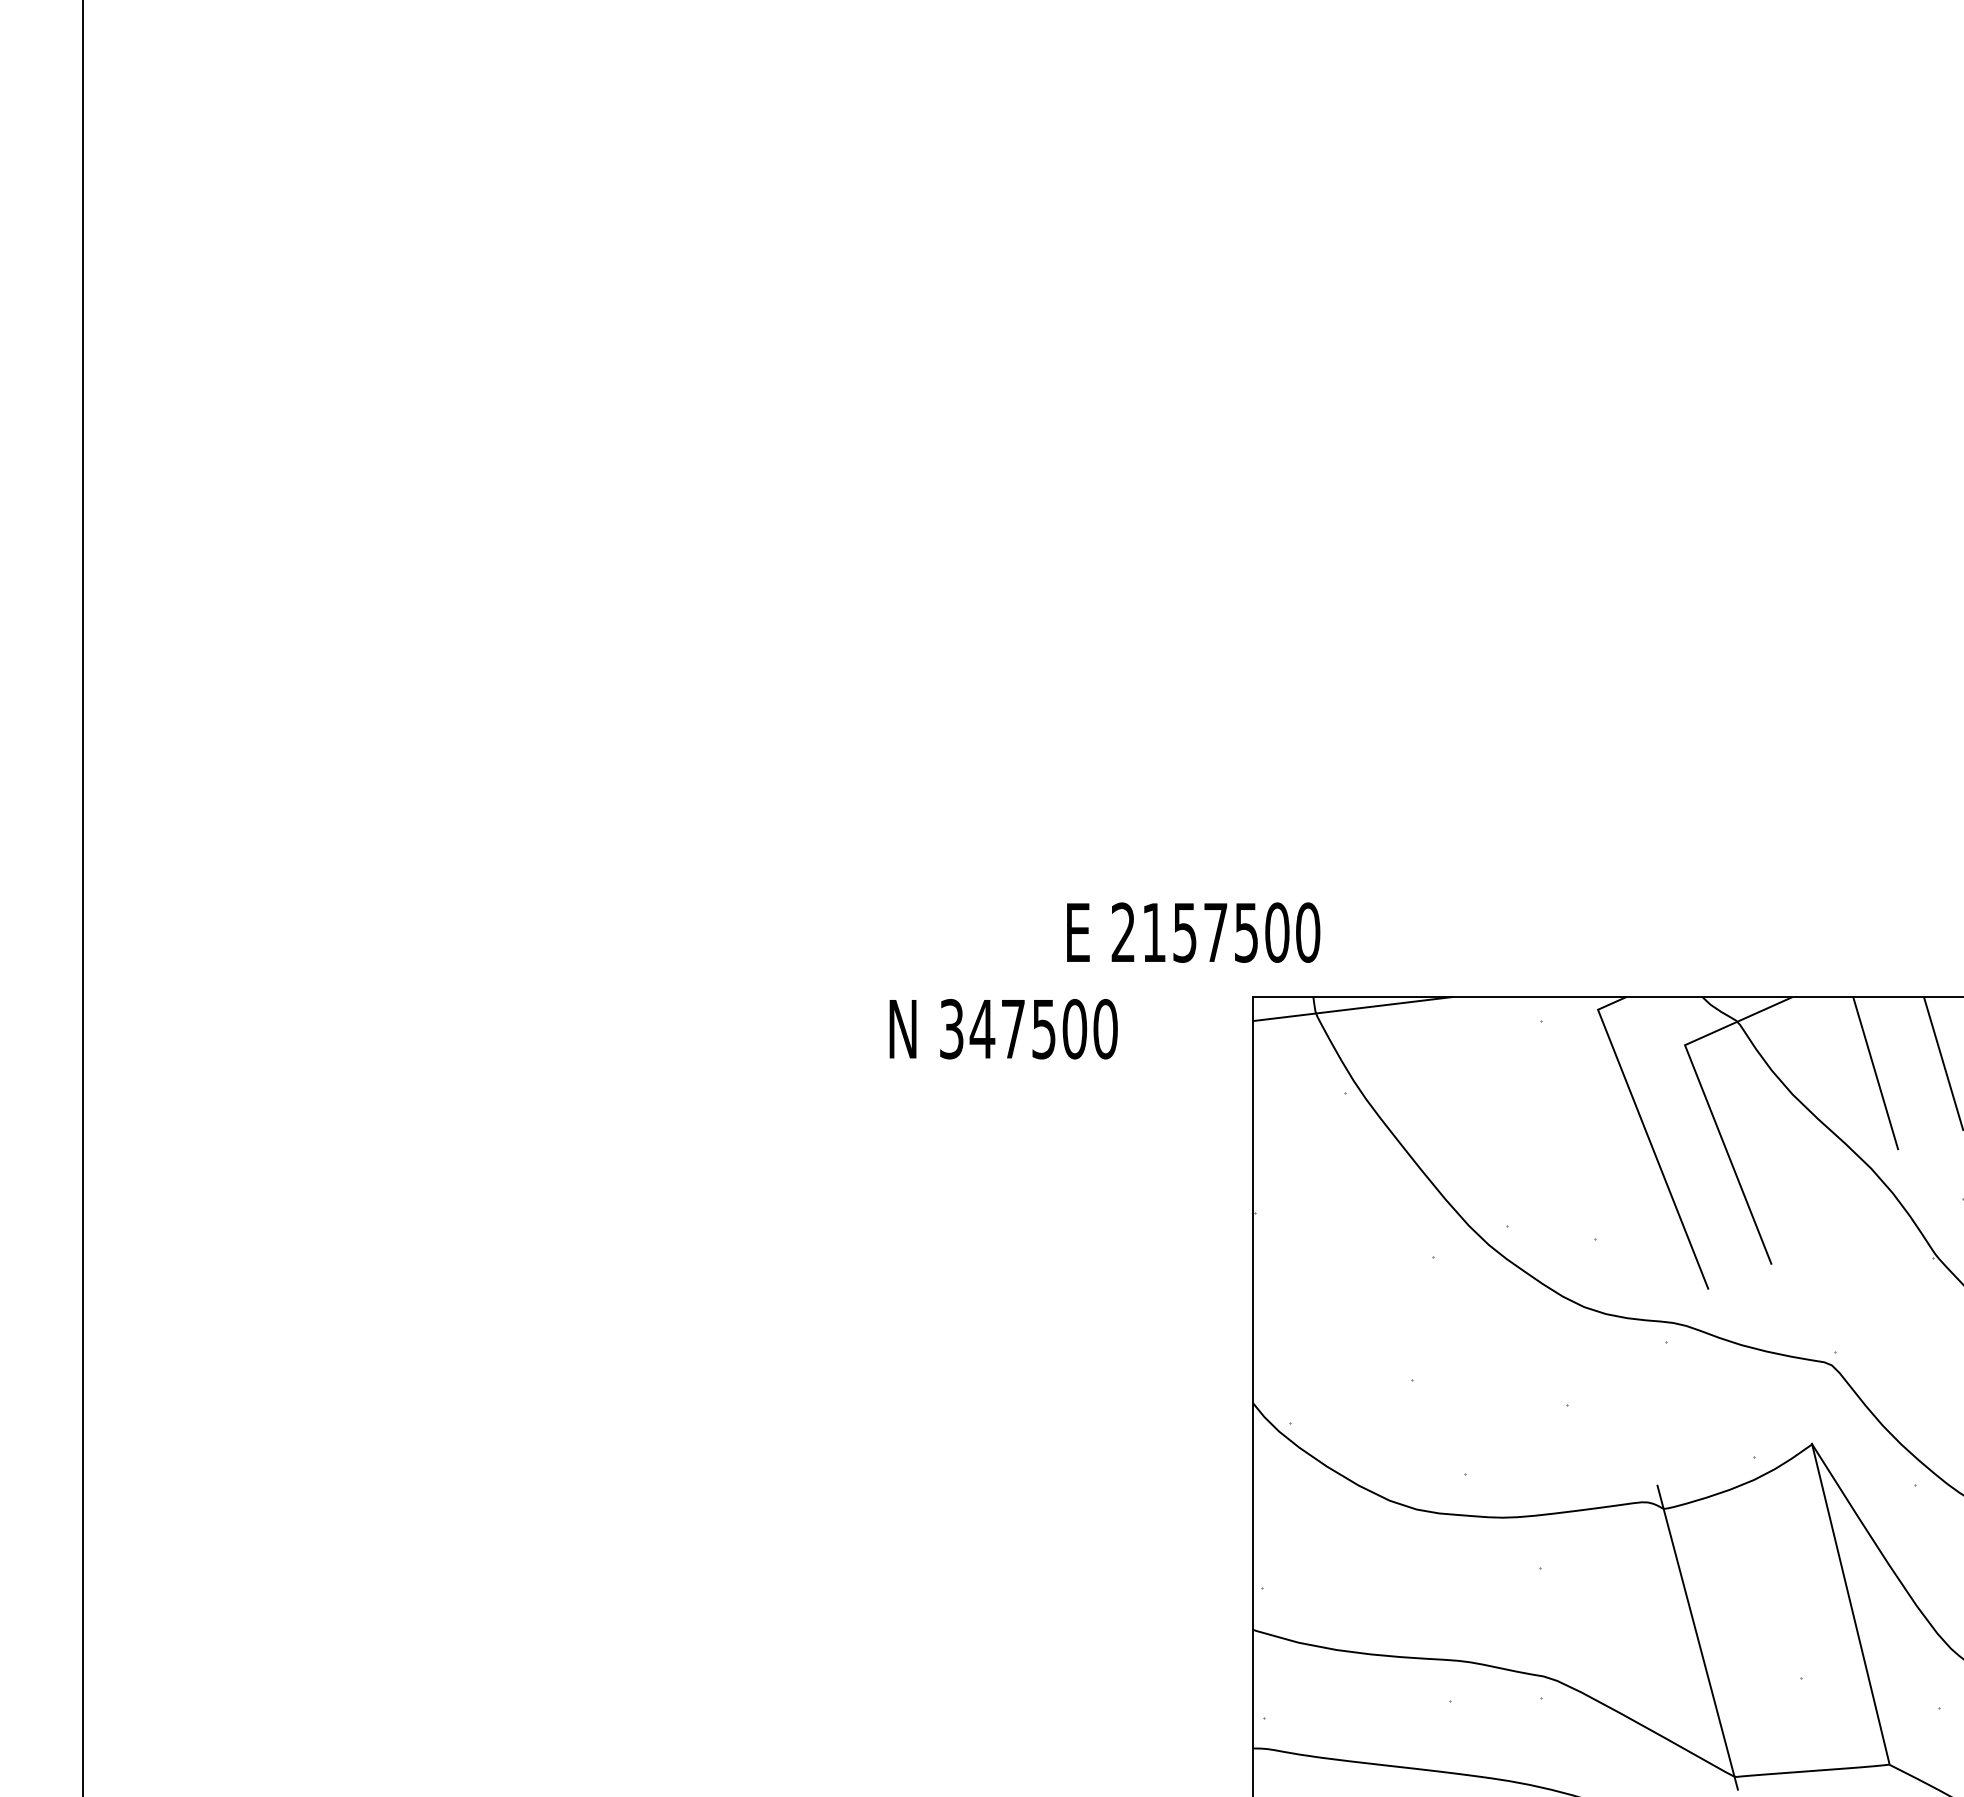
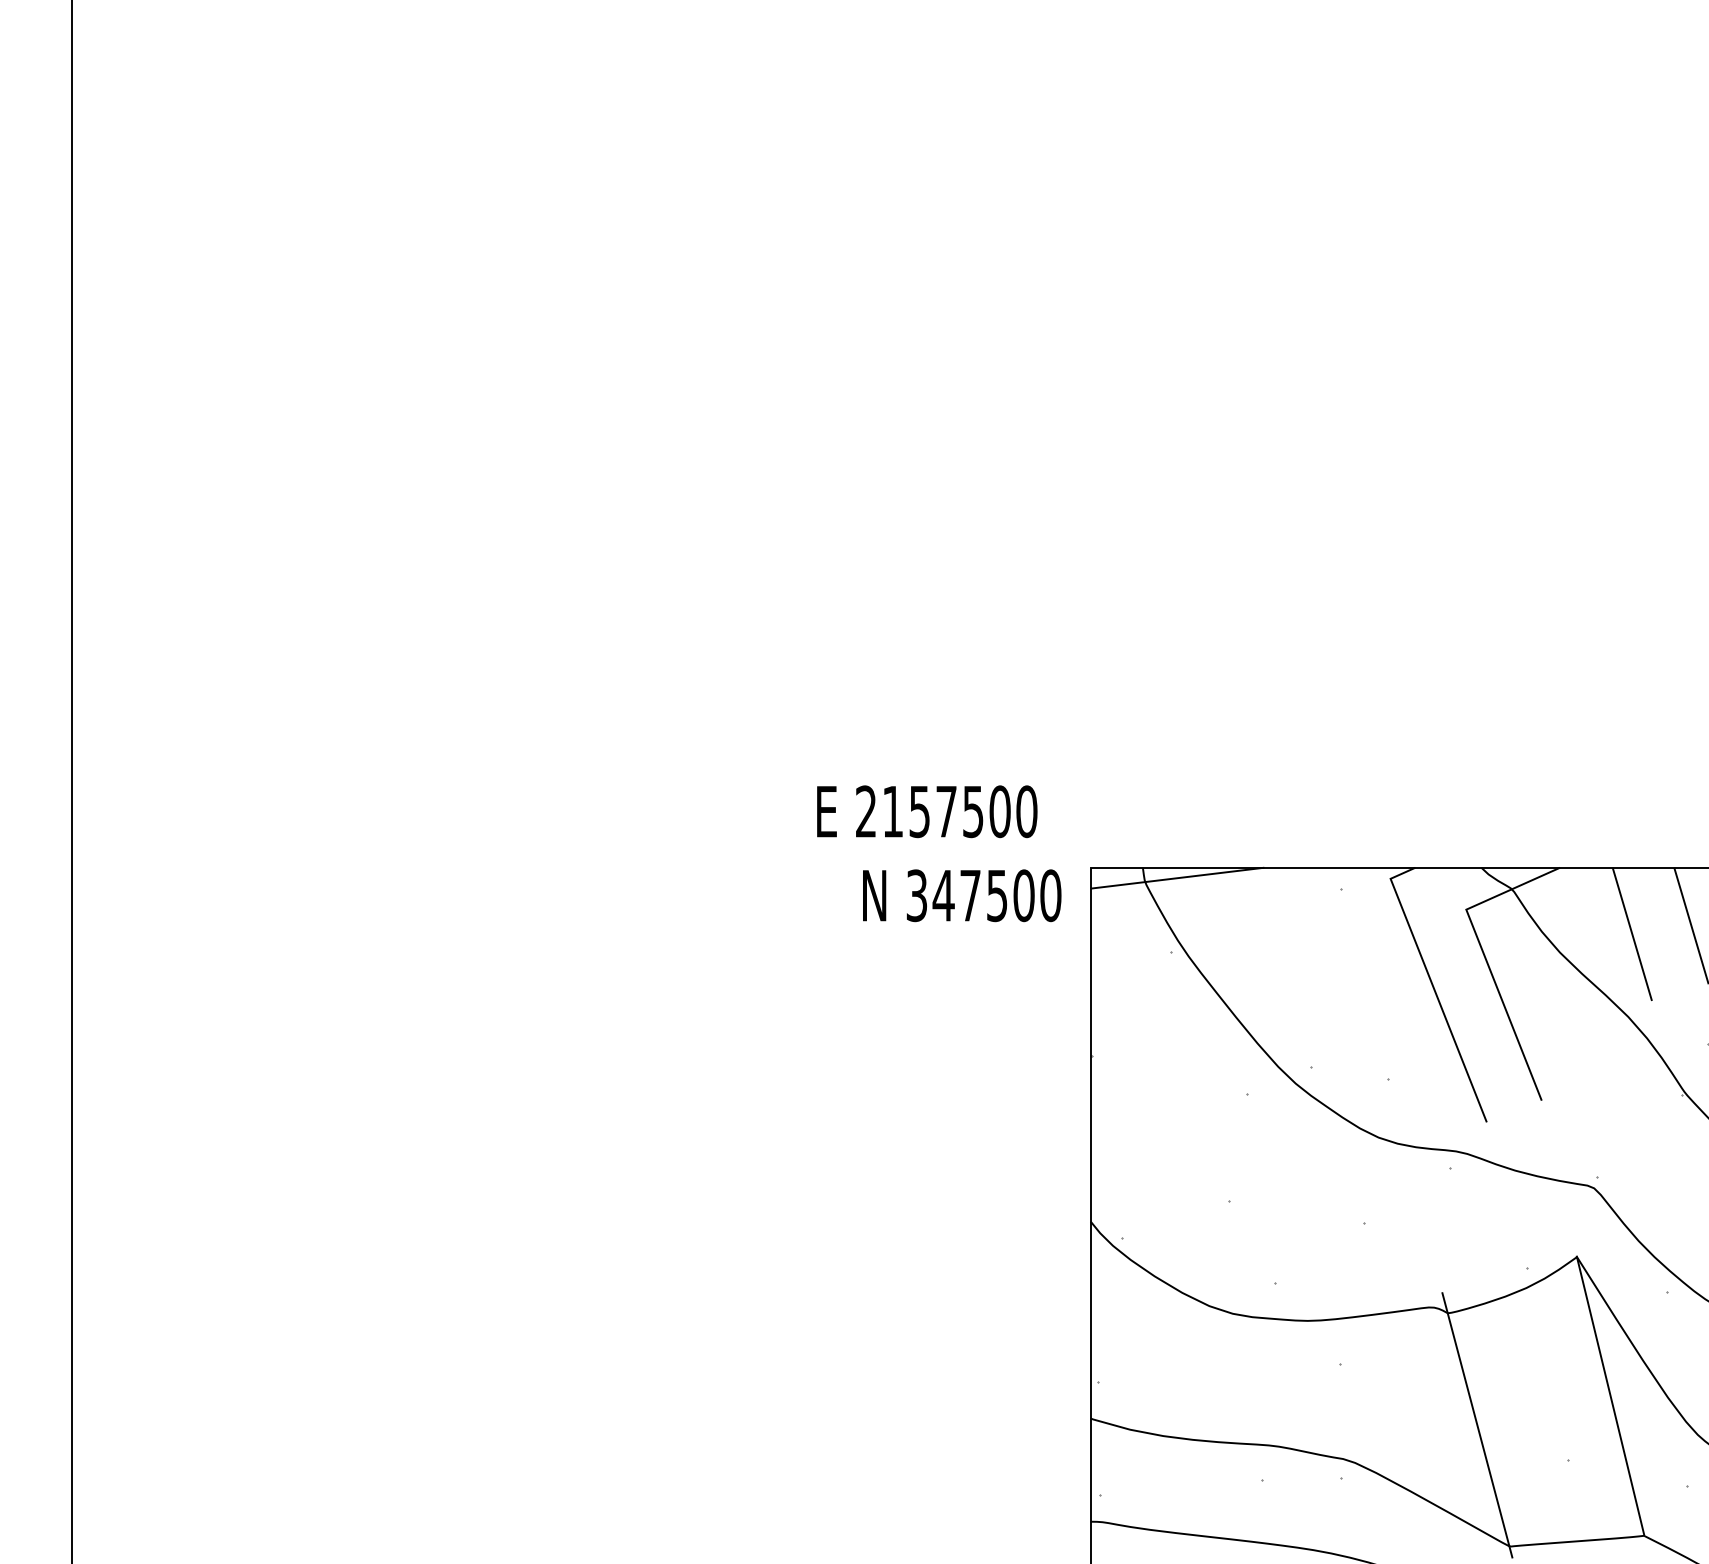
text: (1193, 932) -> (927, 811), moved
text: (1003, 1029) -> (961, 896), moved

